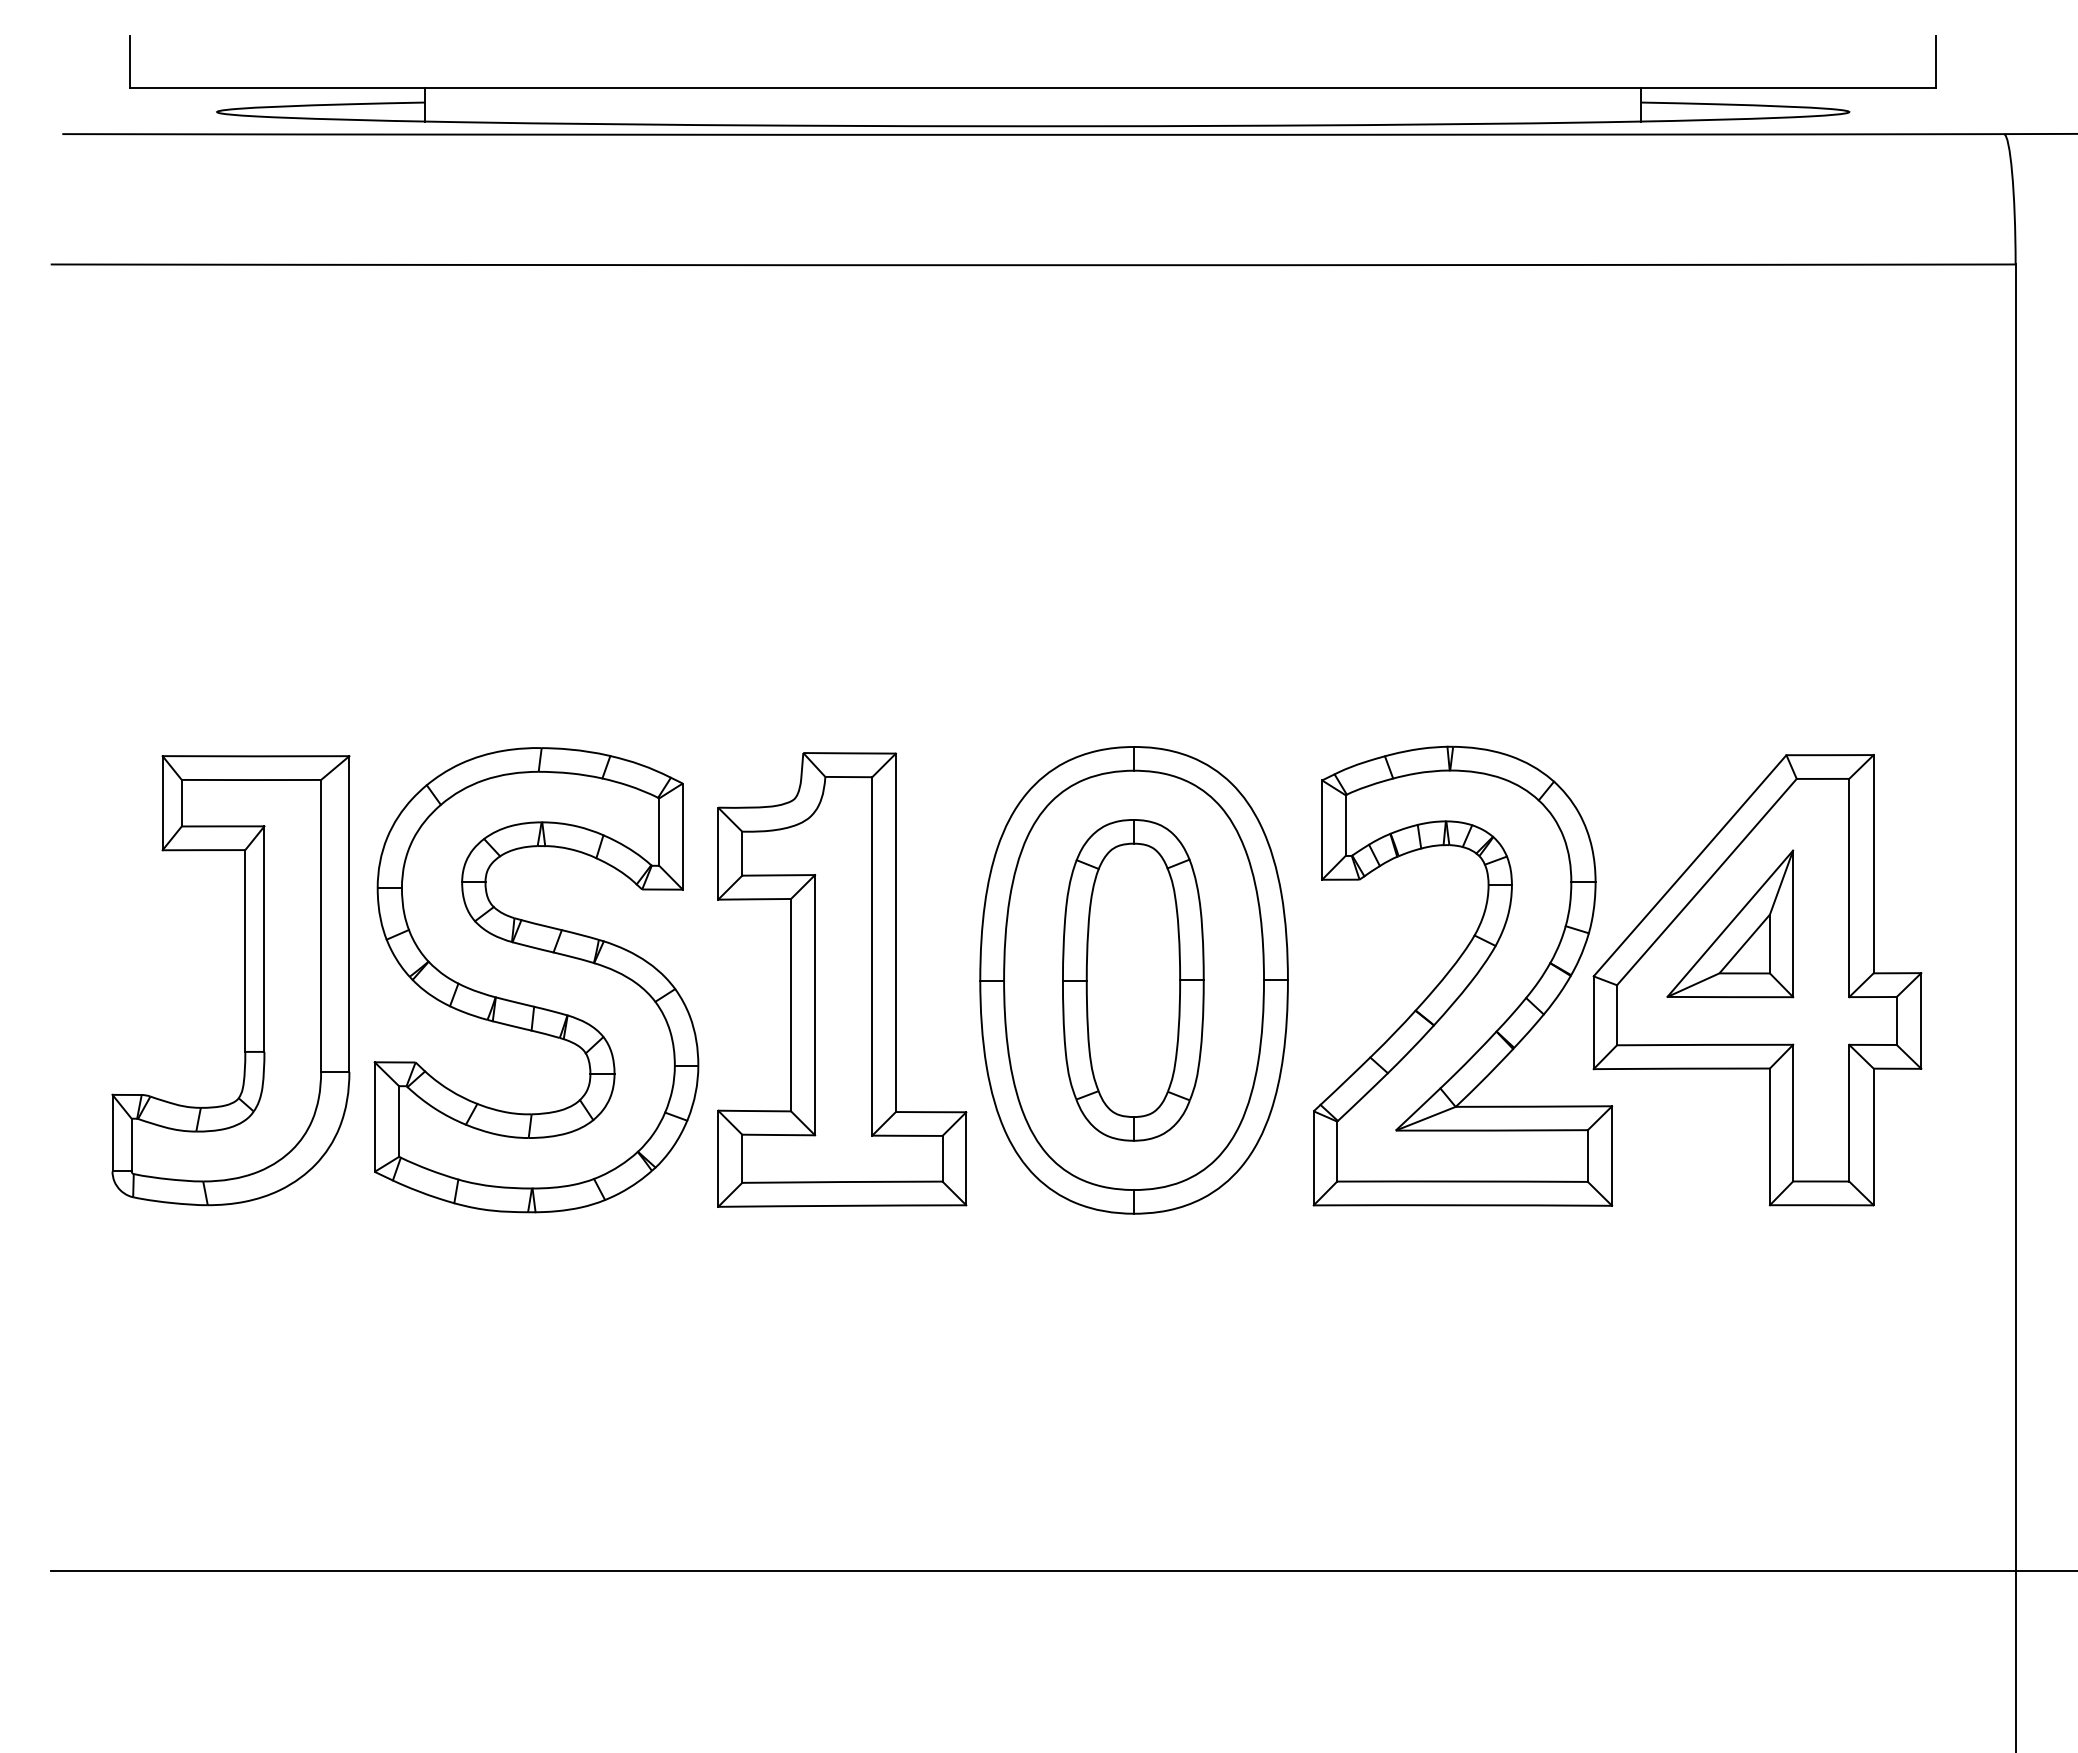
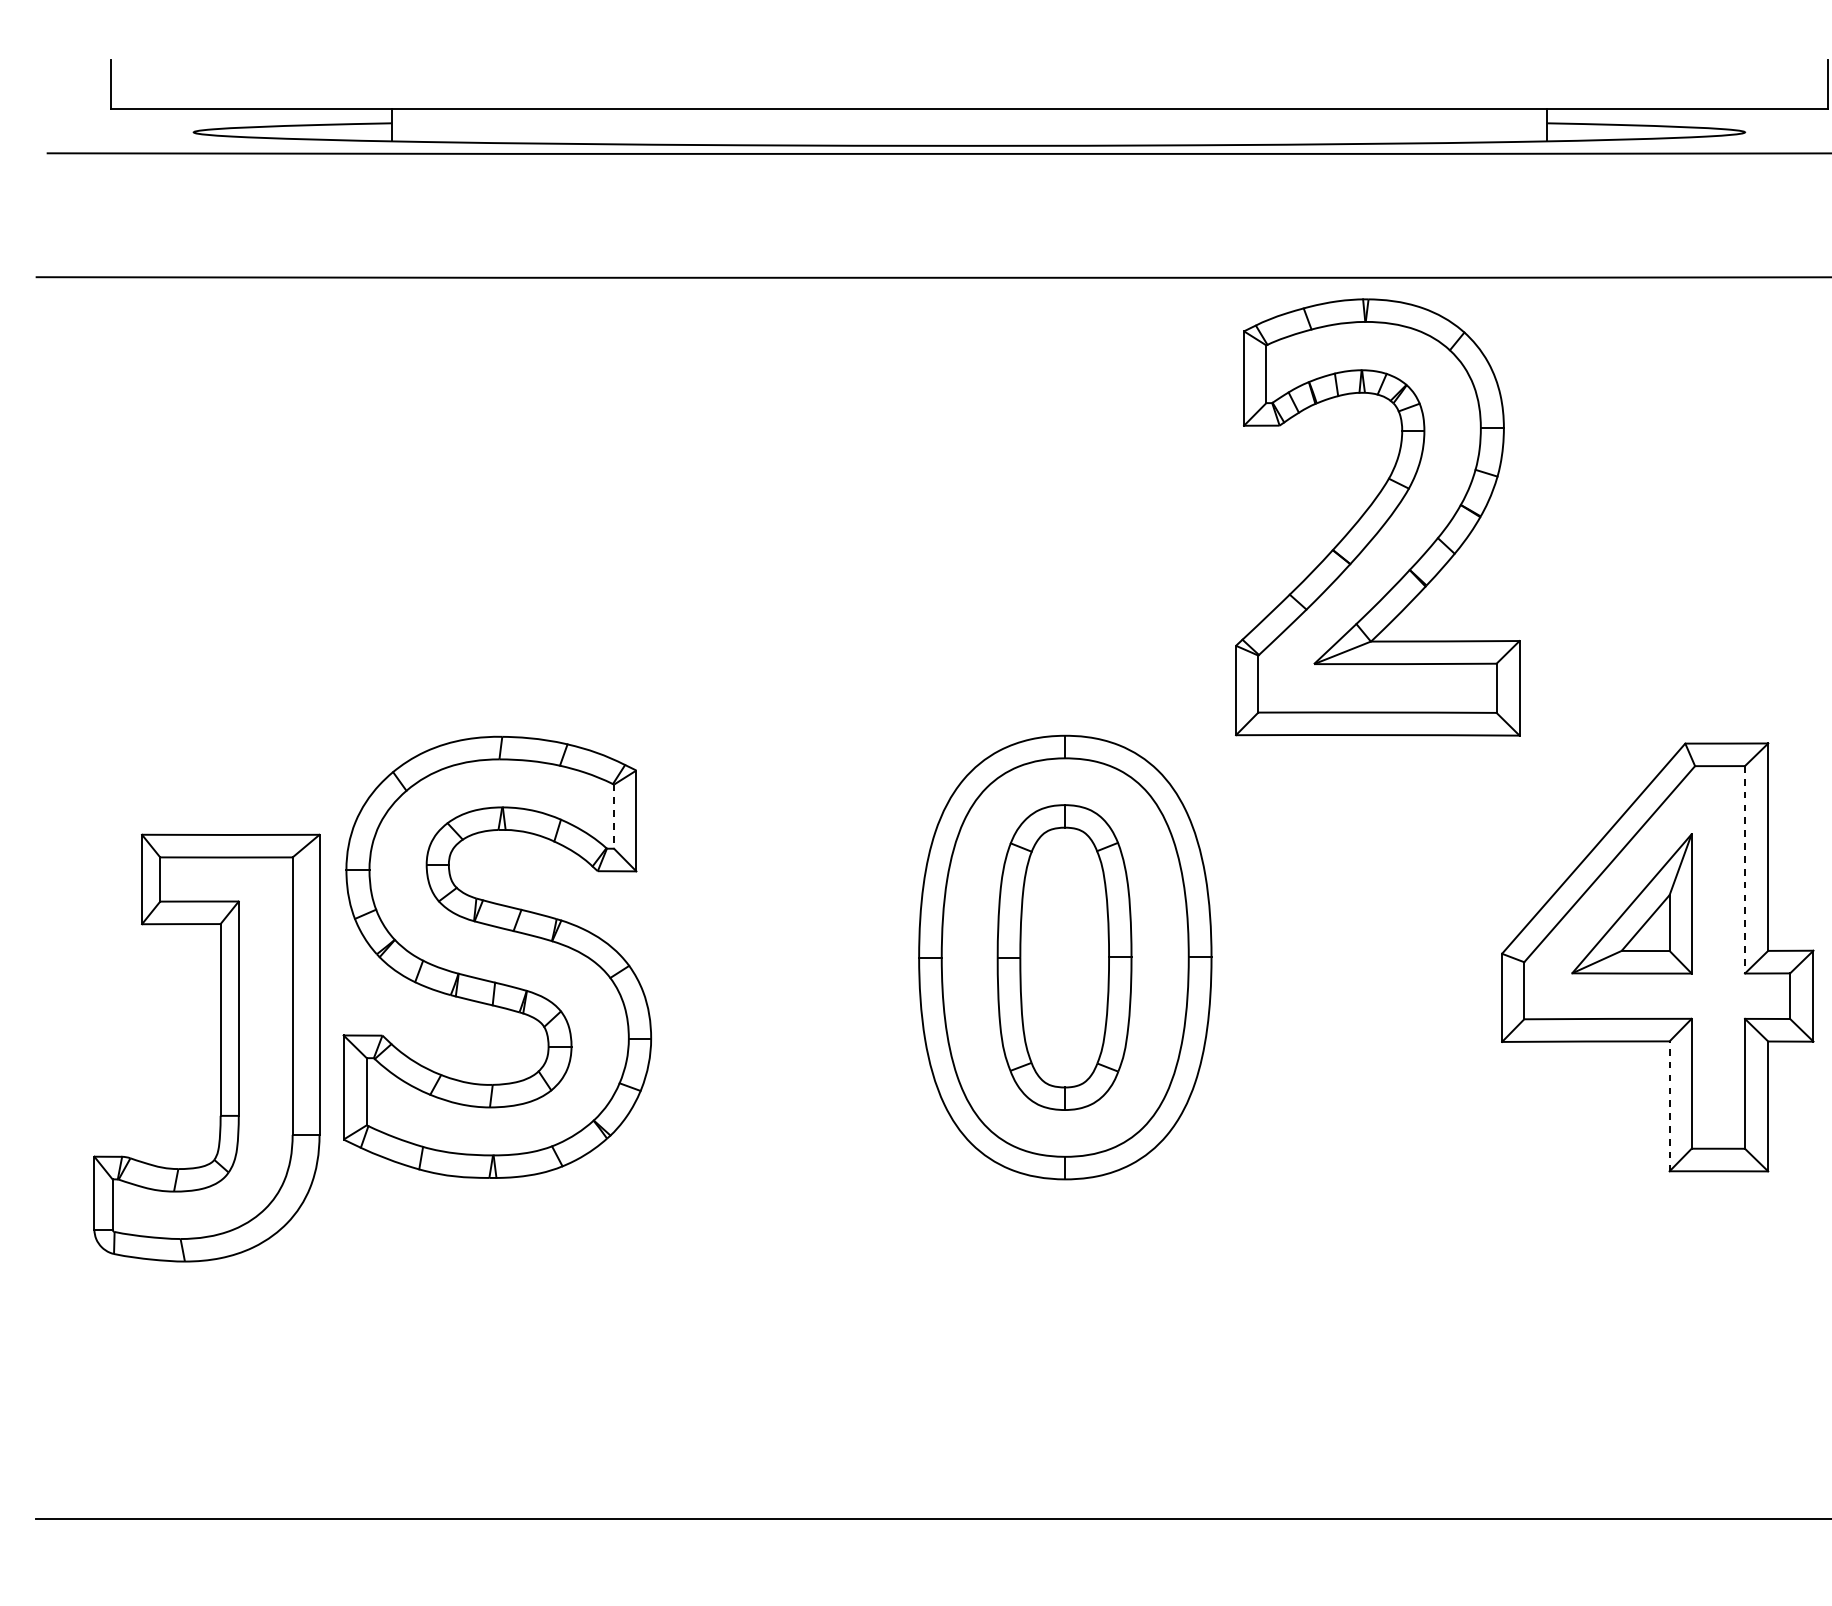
line: (659, 832) -> (614, 817), solid -> dashed
line: (1849, 888) -> (1745, 870), solid -> dashed
part: (1462, 975) -> (1377, 516), moved
part: (842, 979) -> (788, 956), removed
part: (244, 980) -> (219, 1048), moved
line: (1769, 1136) -> (1669, 1105), solid -> dashed

